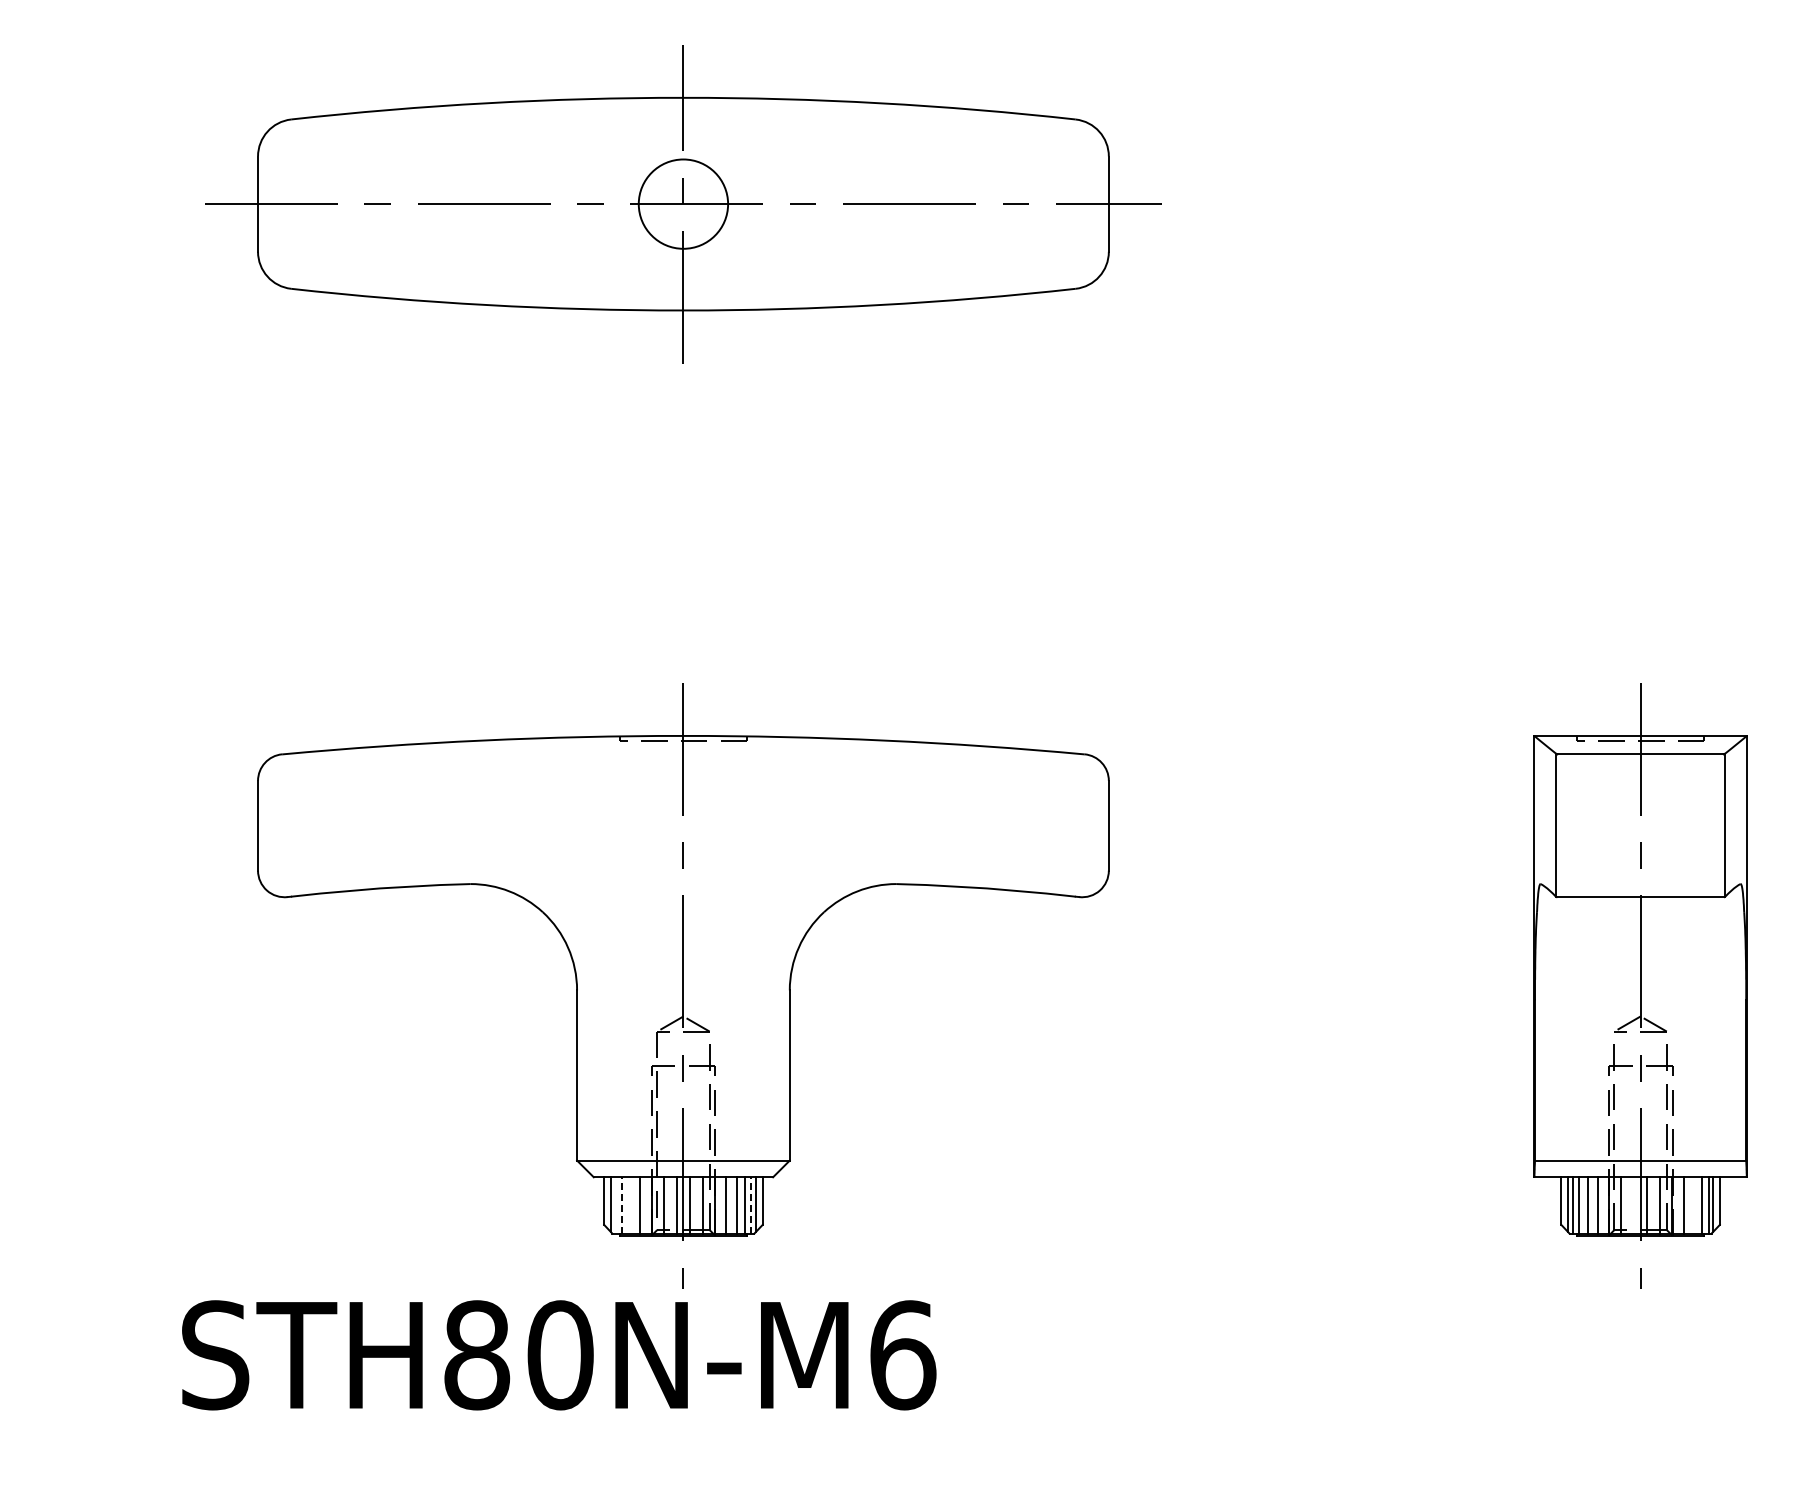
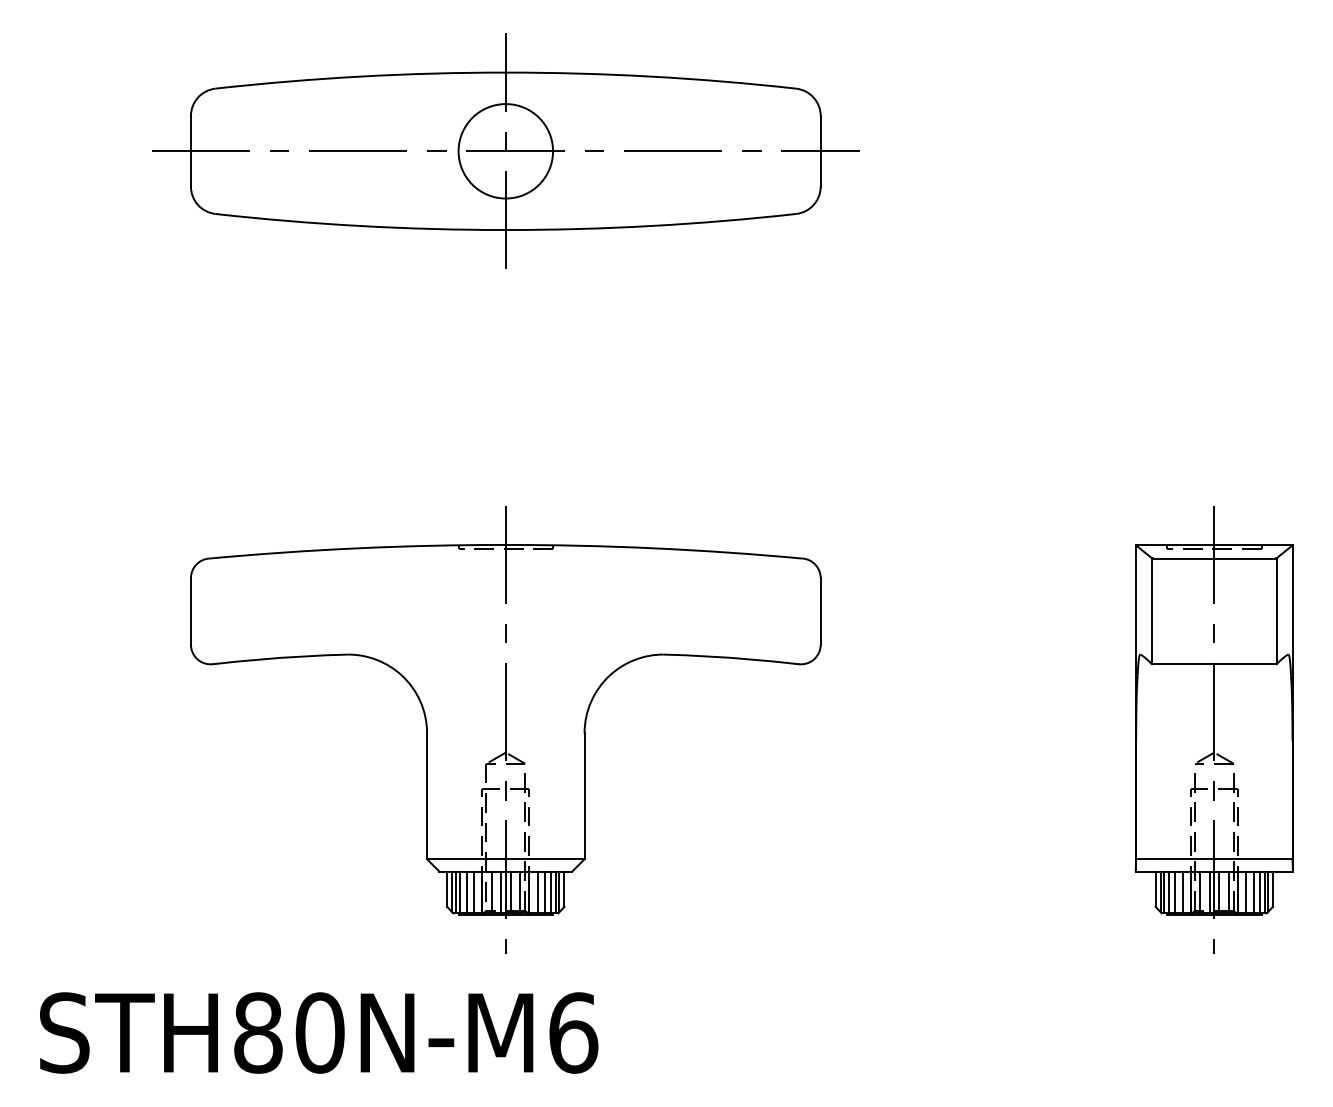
circle: (683, 203) -> (505, 150), size x1.43
line: (621, 1204) -> (459, 891), dashed -> solid
line: (751, 1204) -> (556, 891), dashed -> solid
line: (615, 1205) -> (455, 892), added
line: (630, 1205) -> (466, 892), added
line: (1634, 1205) -> (1209, 892), added
line: (1693, 1205) -> (1253, 892), added
text: (559, 1355) -> (319, 1033), moved

